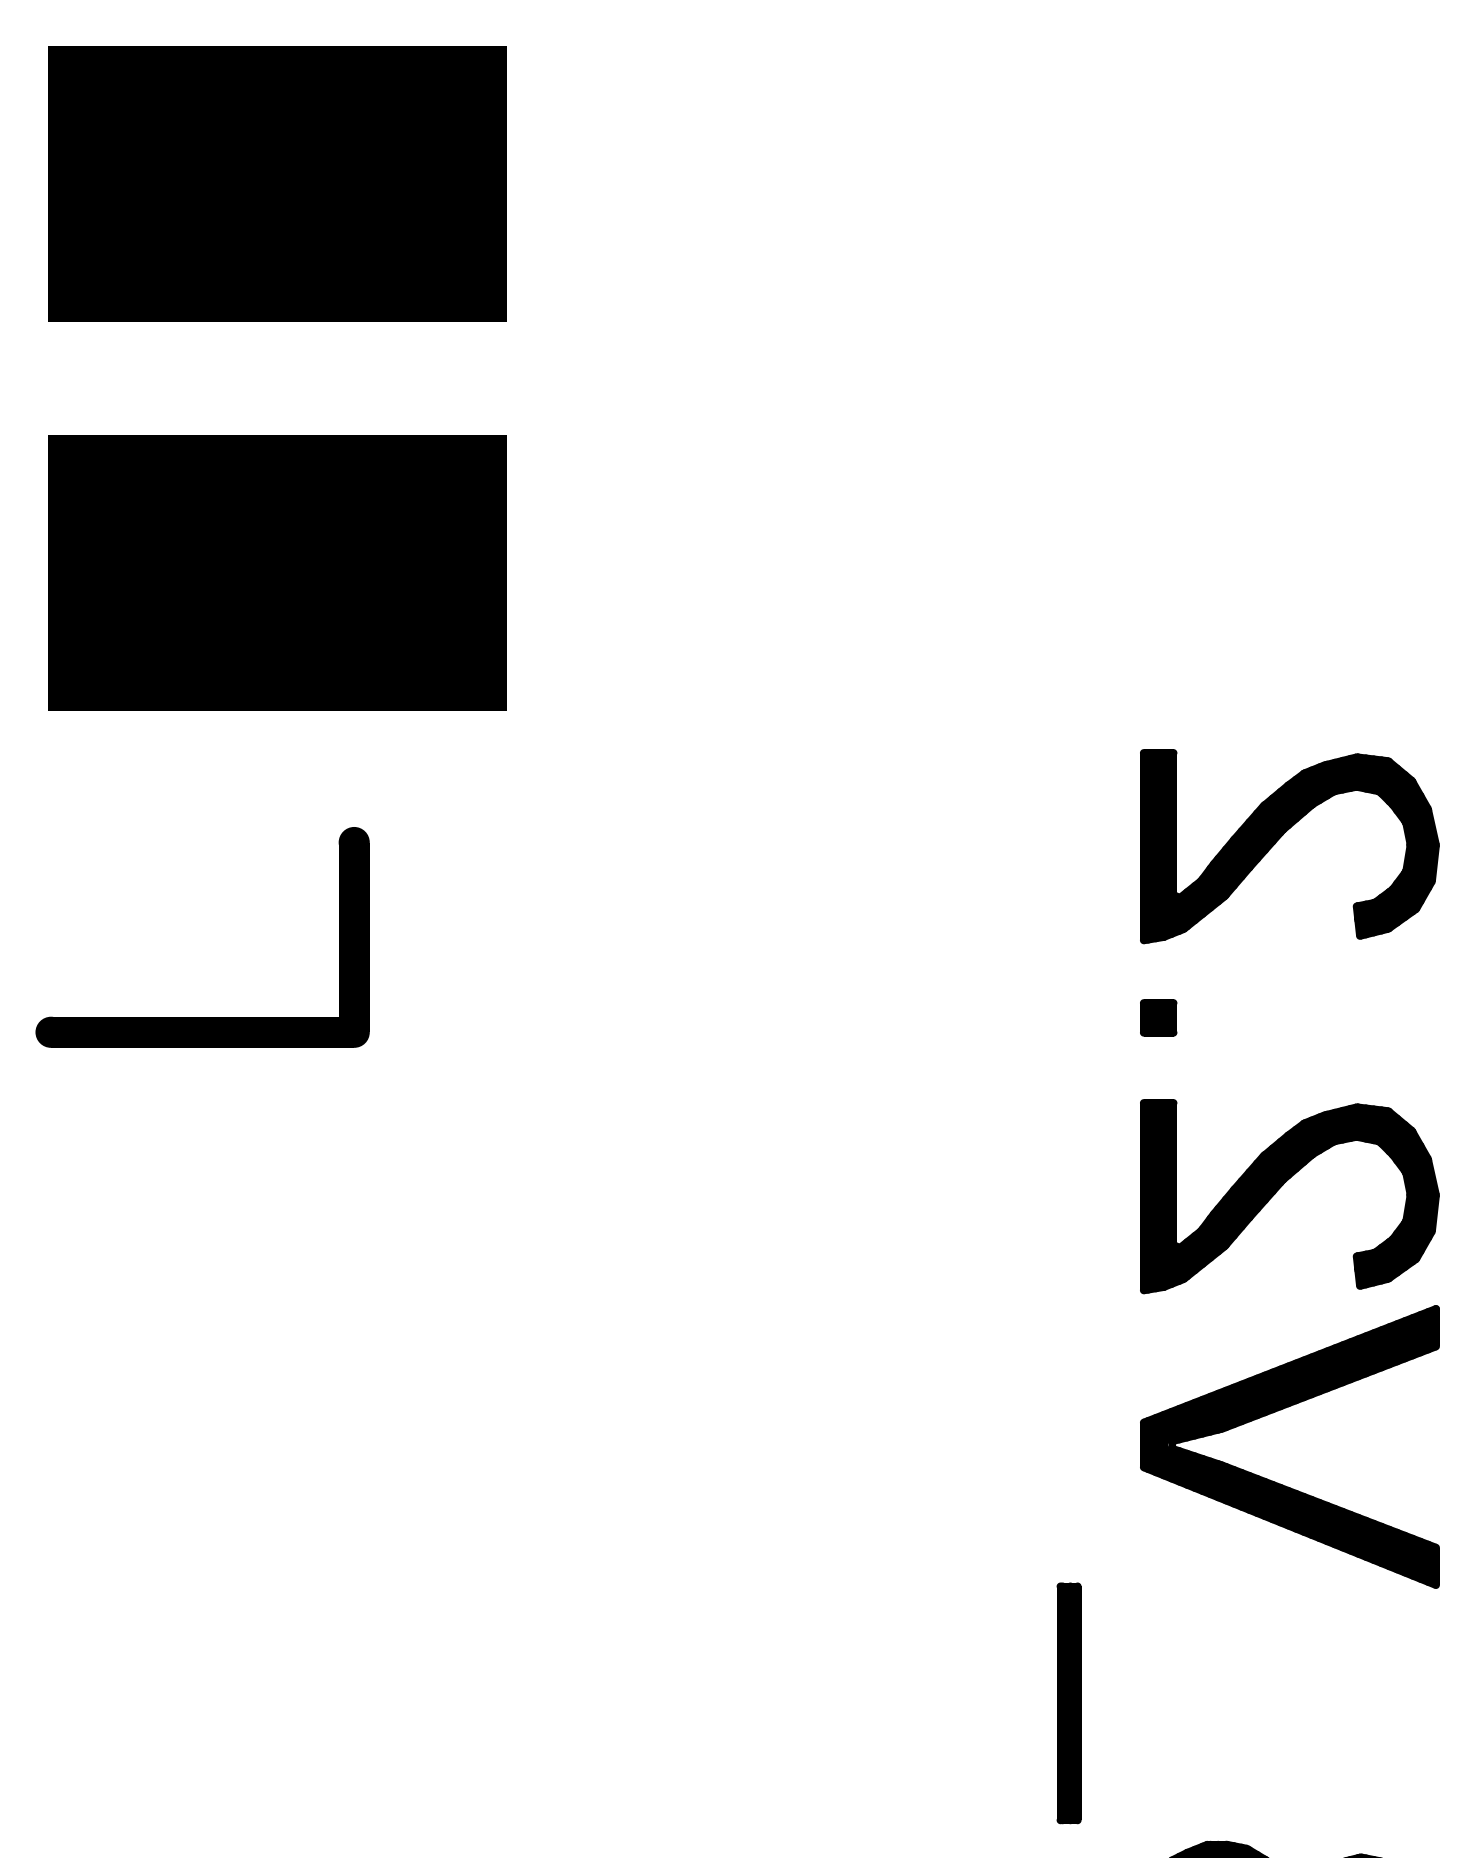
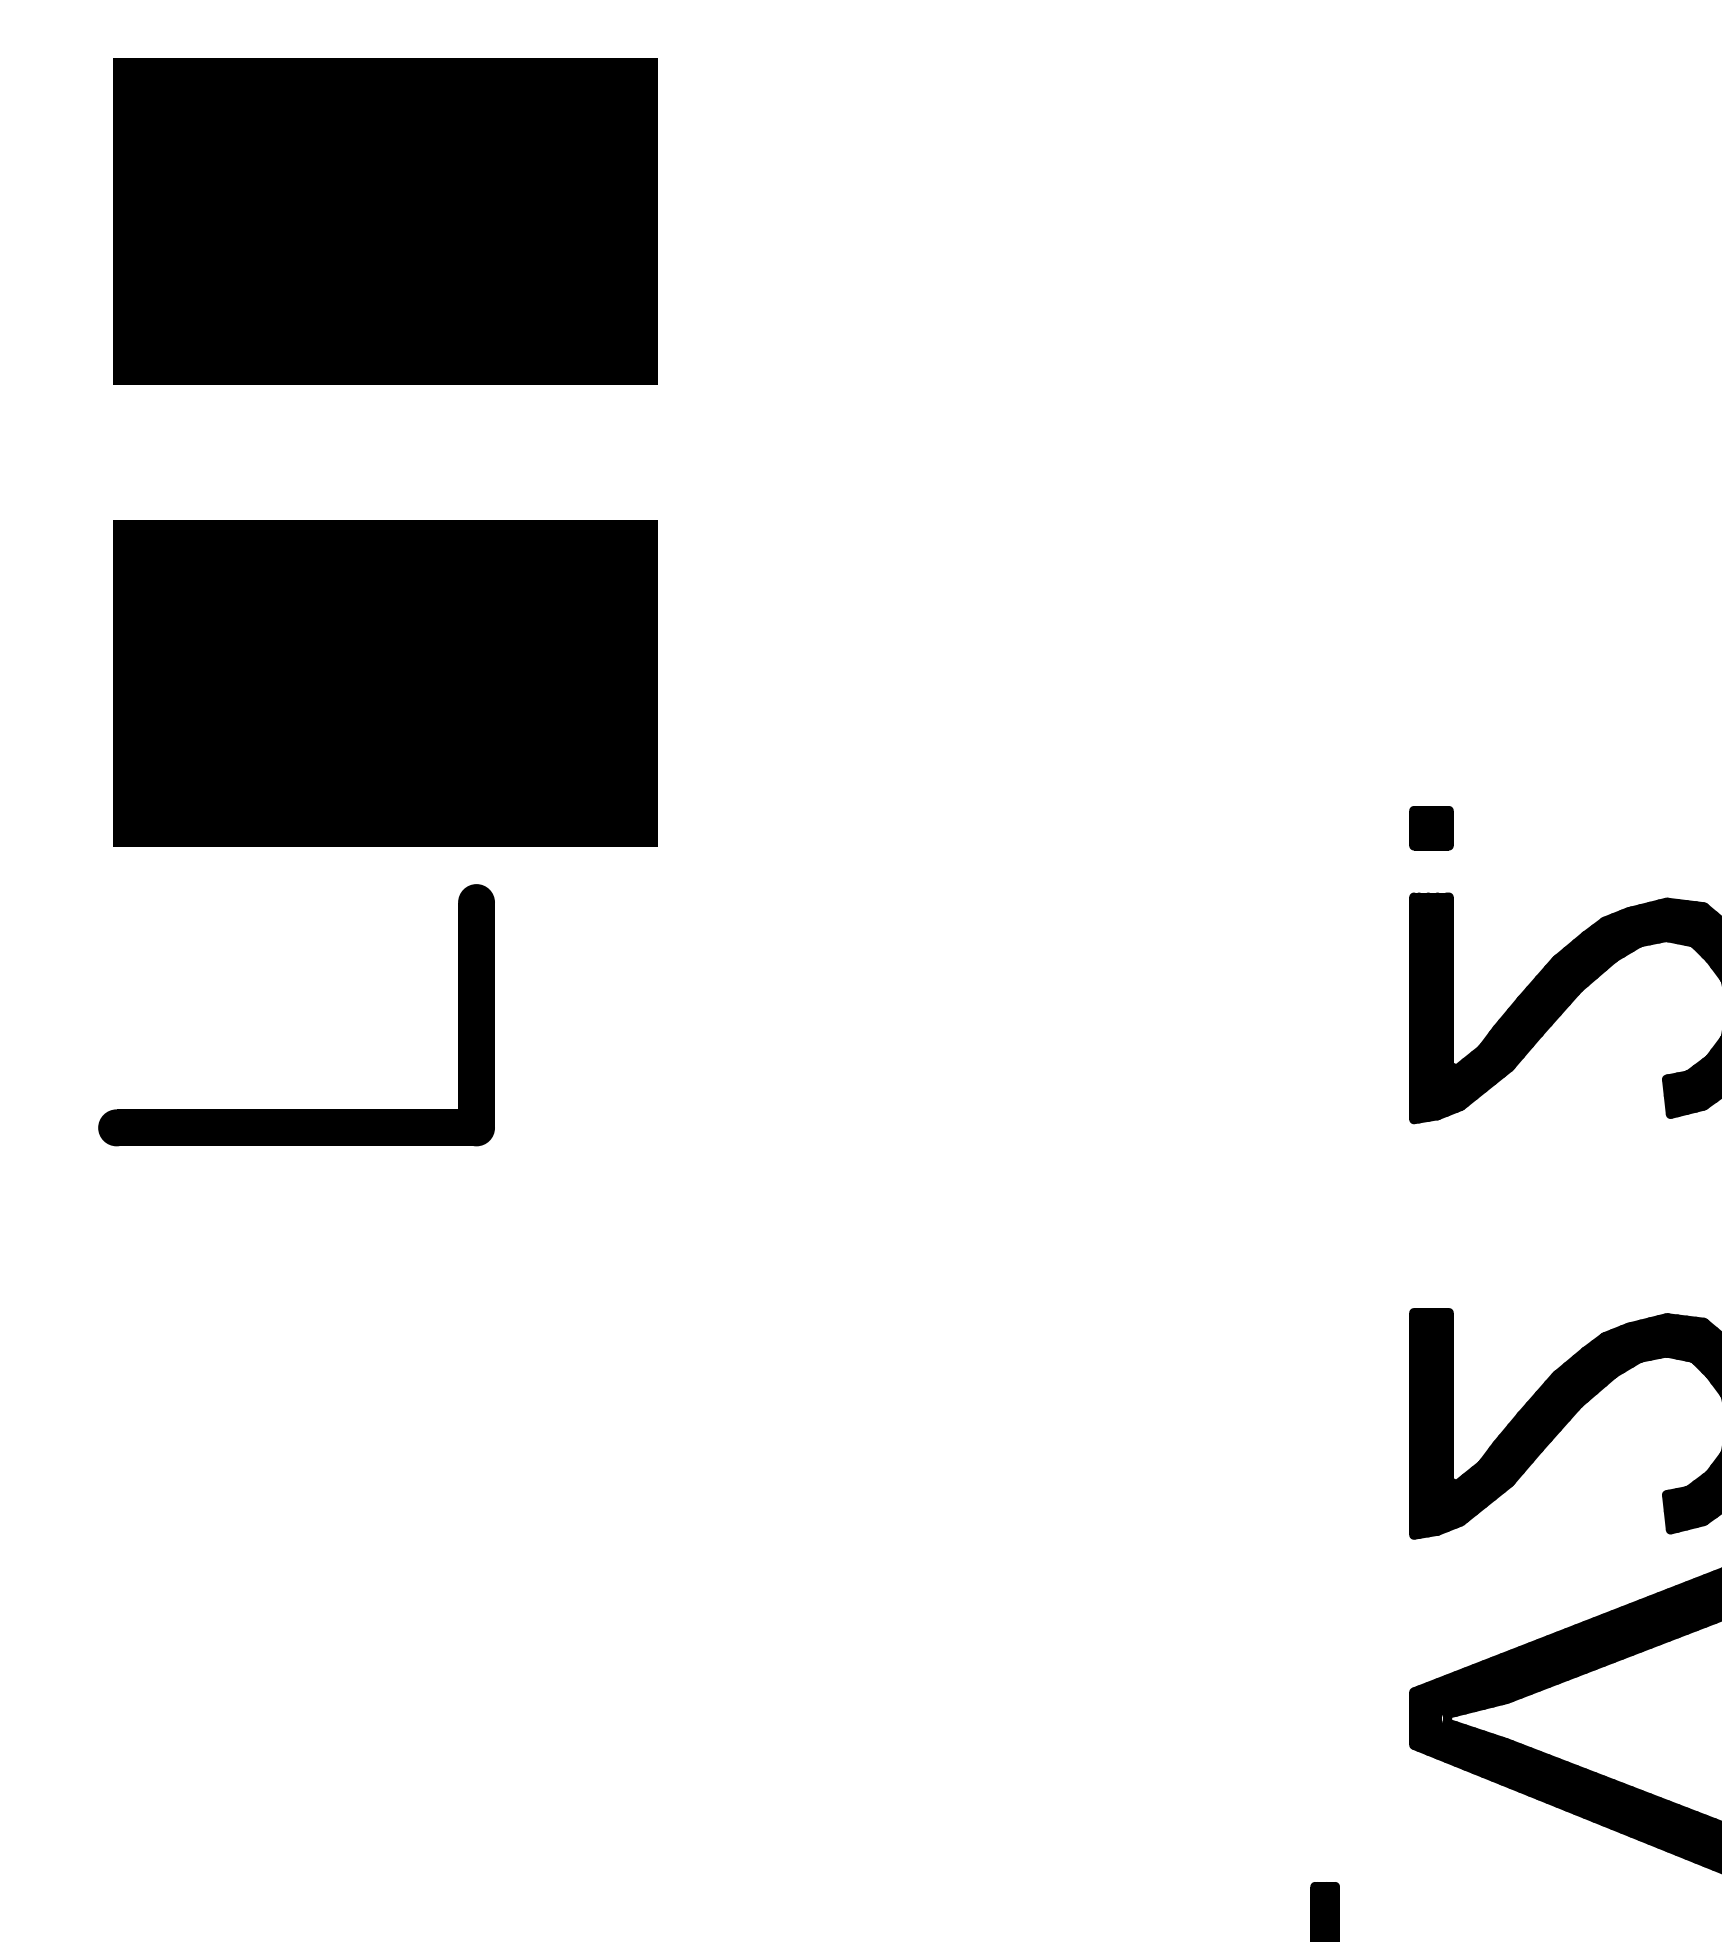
part: (202, 1017) -> (296, 1110), moved
part: (1158, 1017) -> (1431, 827), moved

